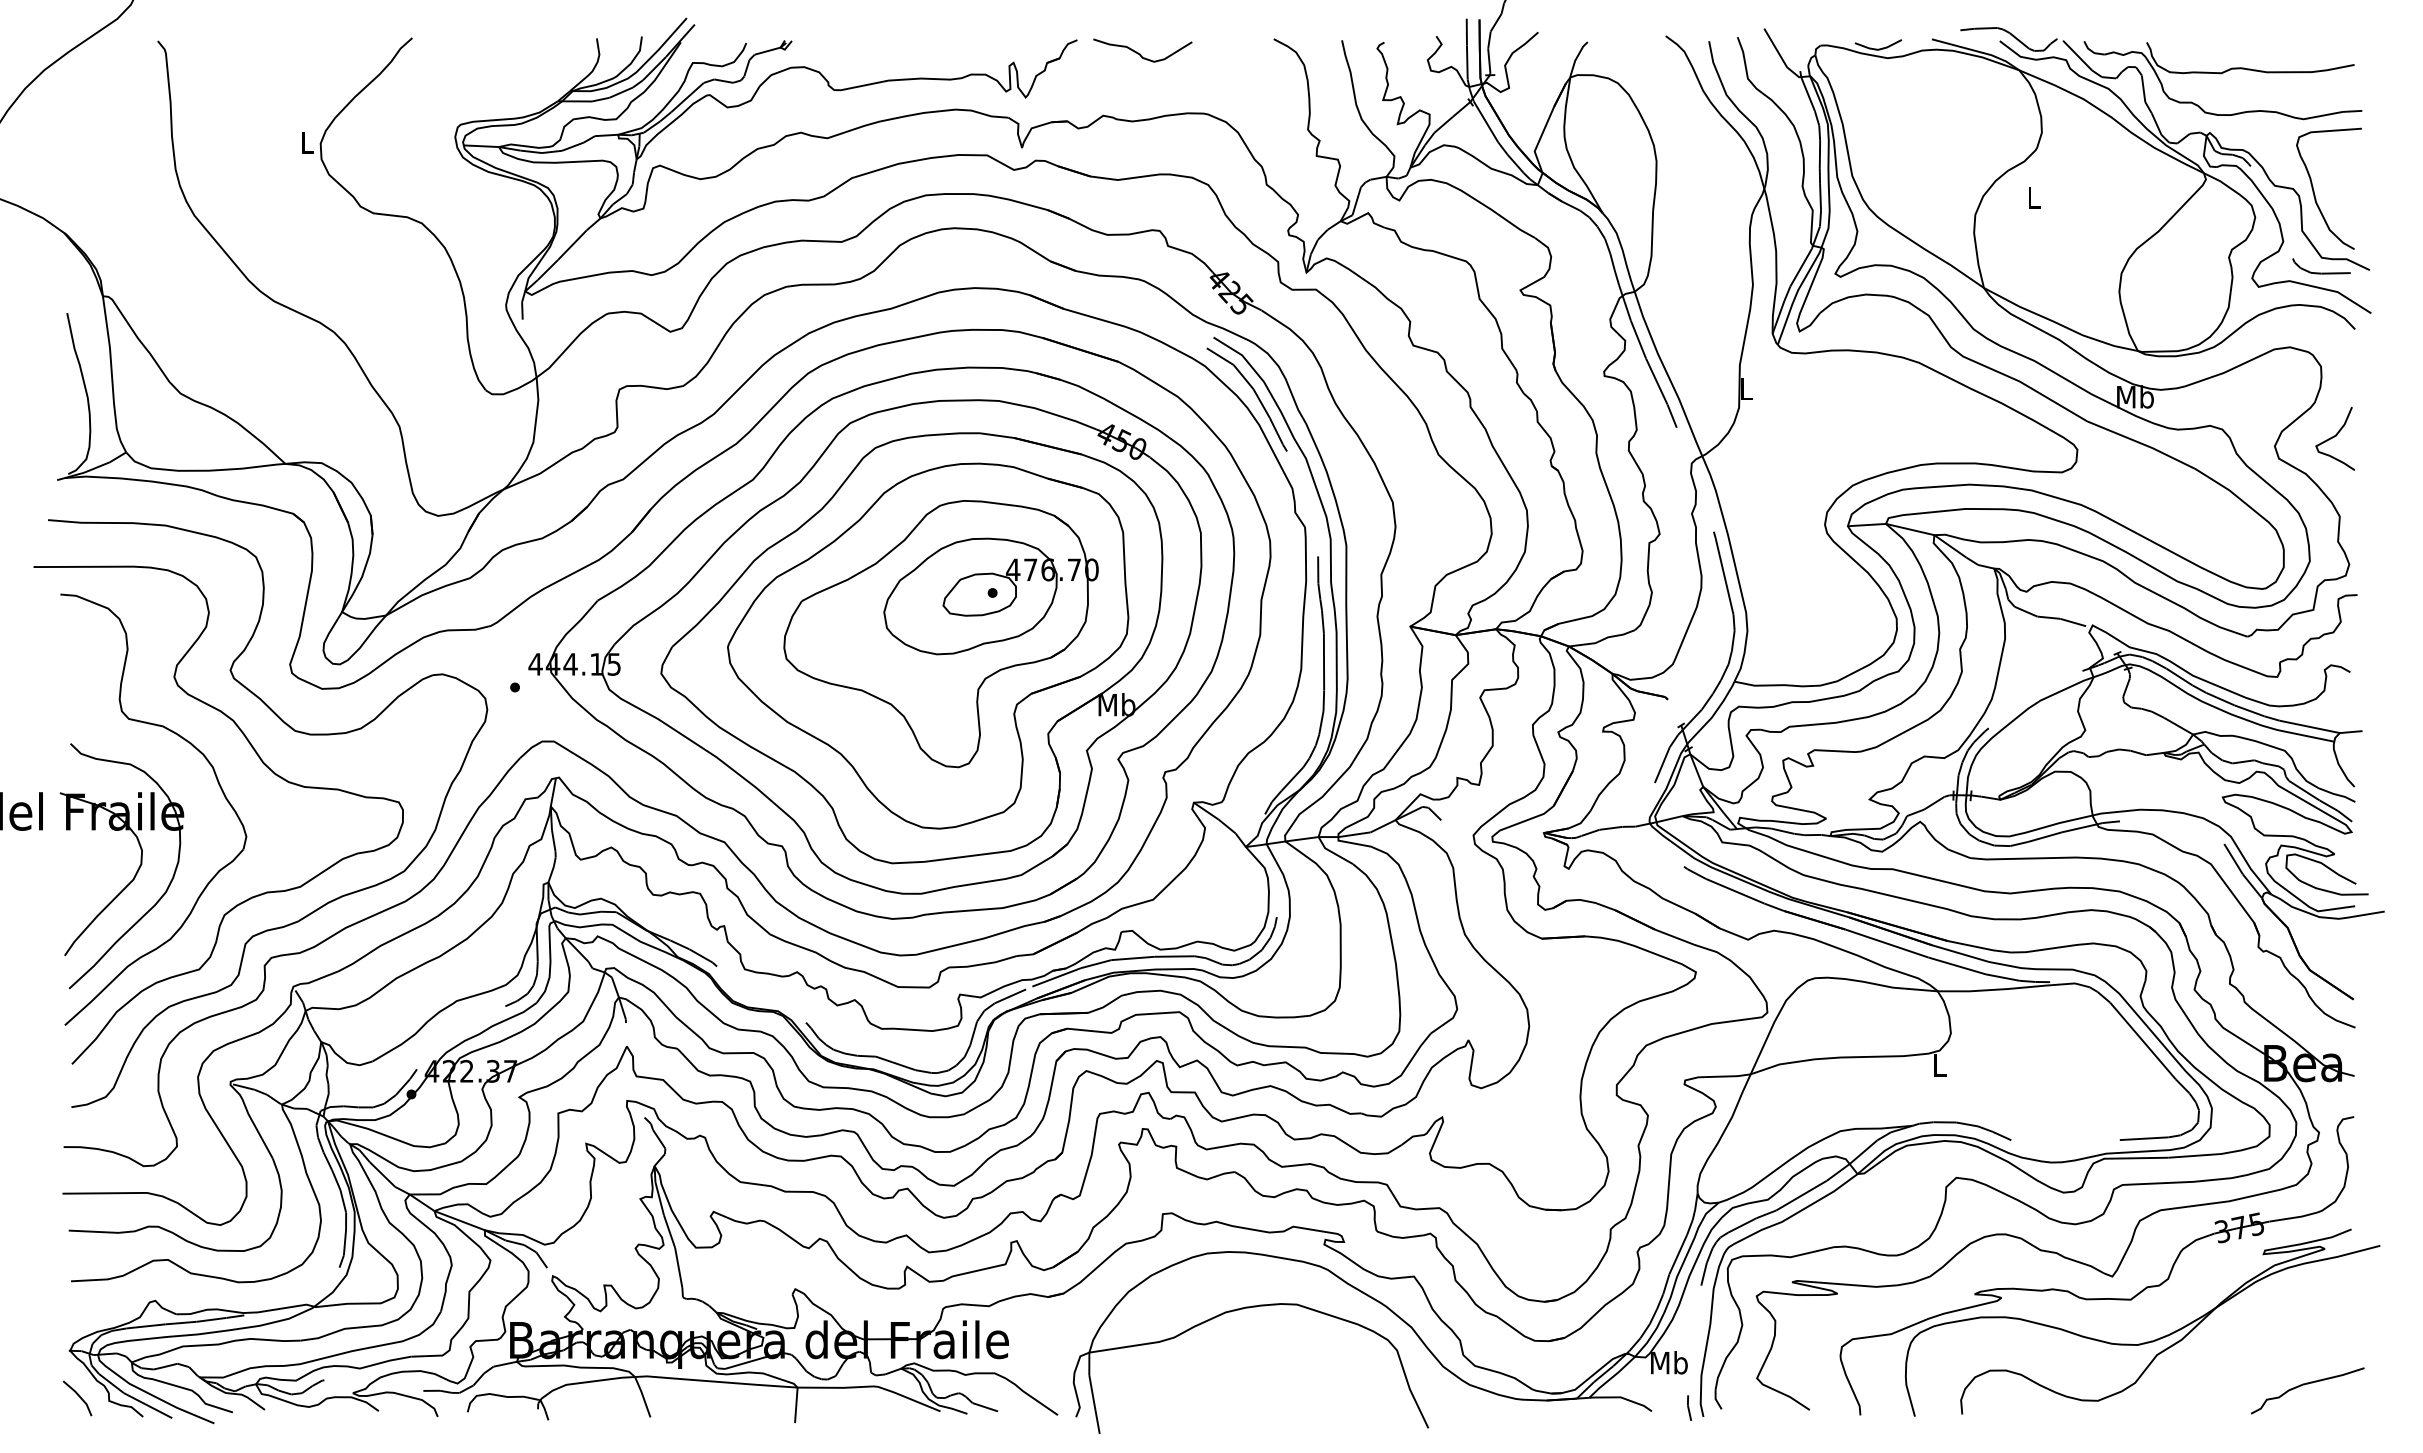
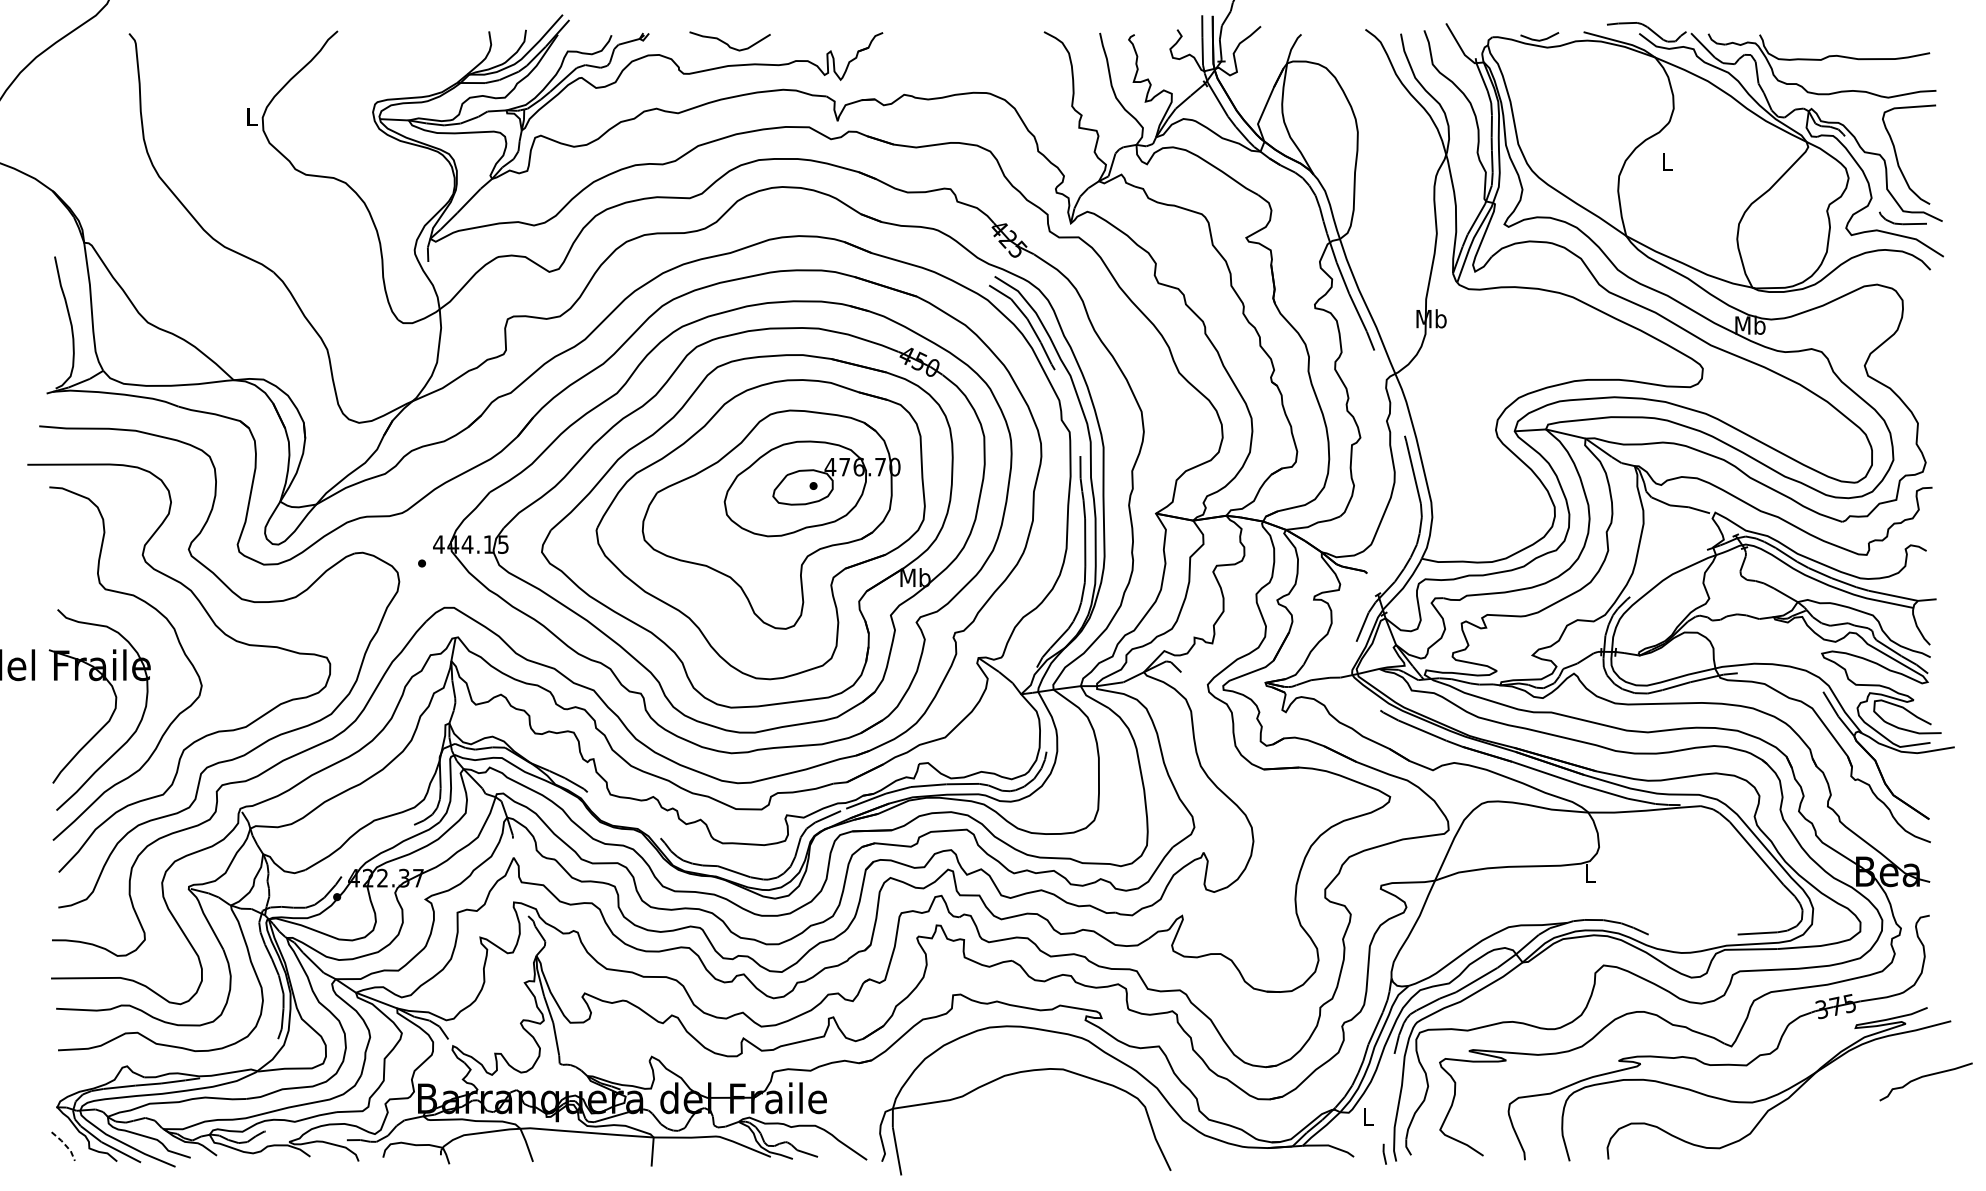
curve: (1140, 53) -> (728, 43), moved
text: (1746, 388) -> (1431, 318), L -> Mb
curve: (2334, 437) -> (1913, 358), removed
text: (1669, 1362) -> (1368, 1116), Mb -> L
curve: (2304, 1385) -> (1923, 1077), moved
line: (80, 1397) -> (65, 1145), solid -> dashed

